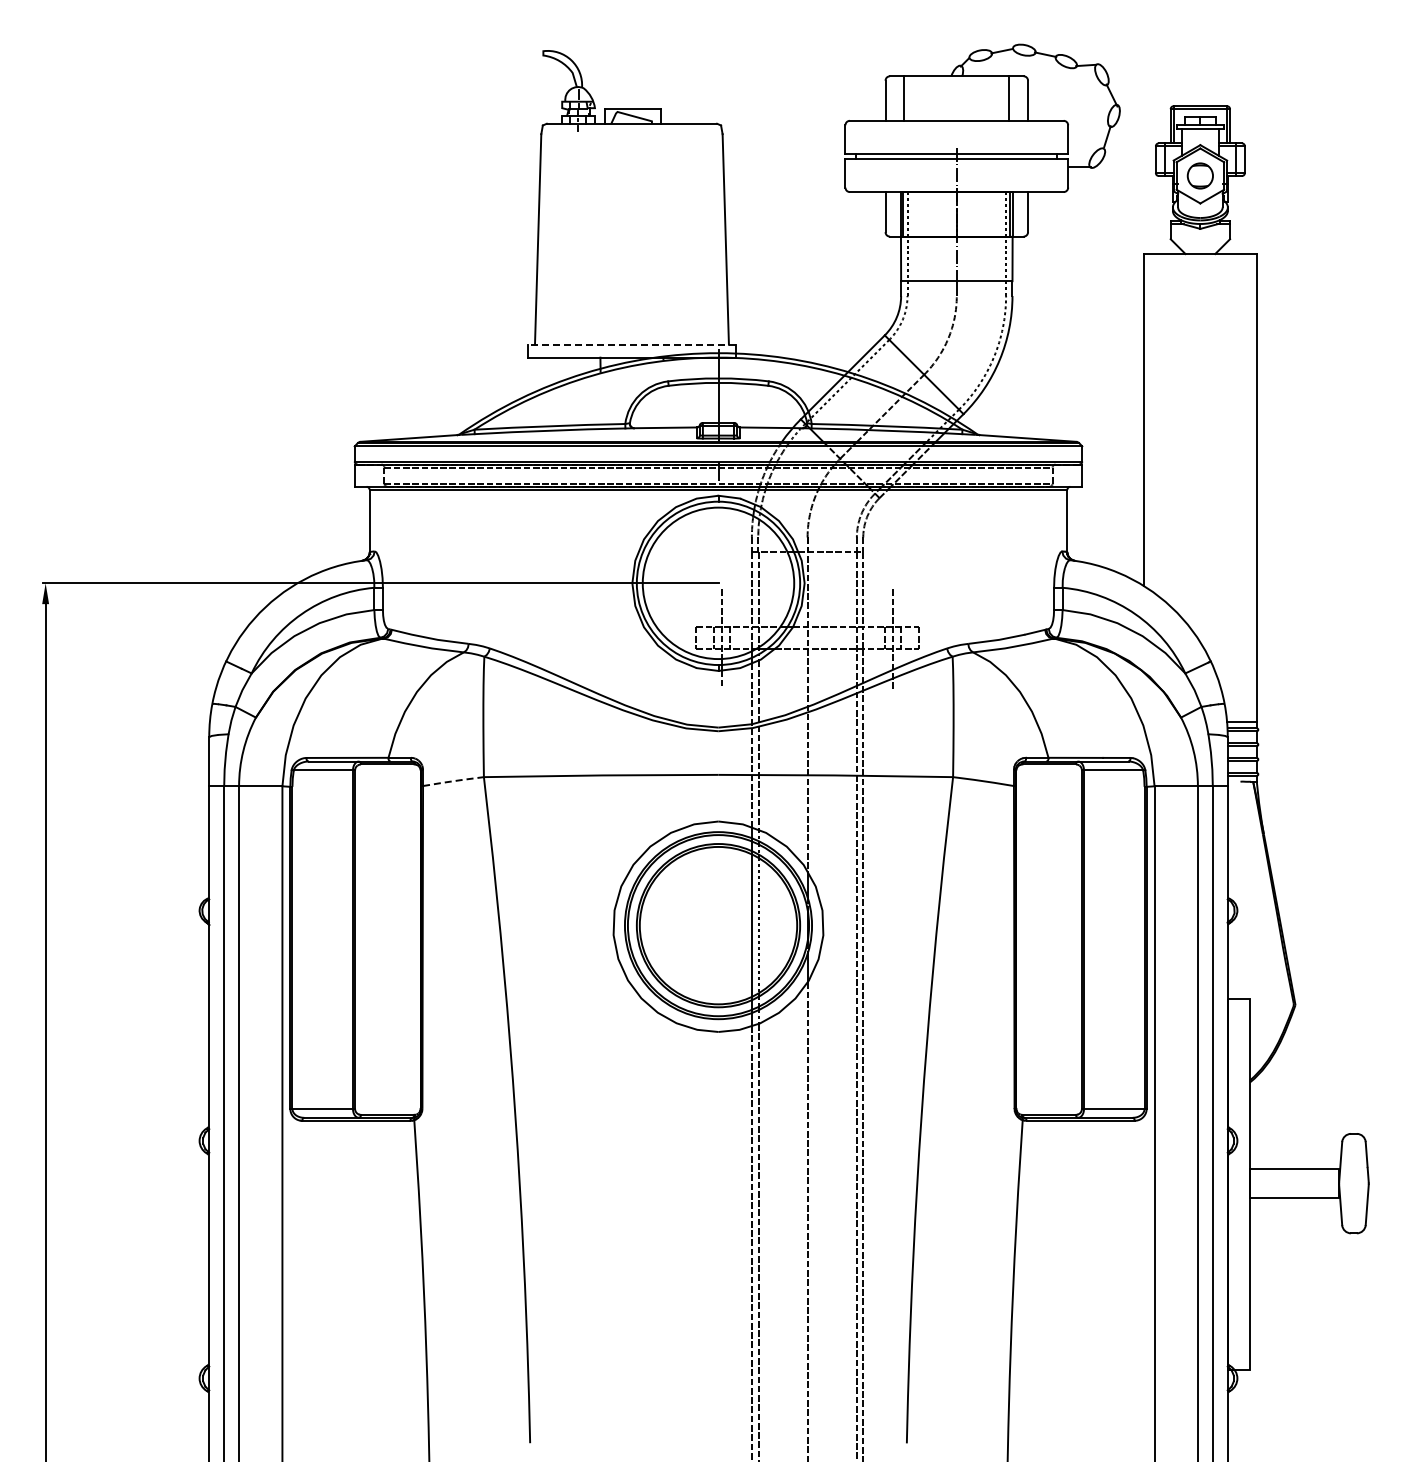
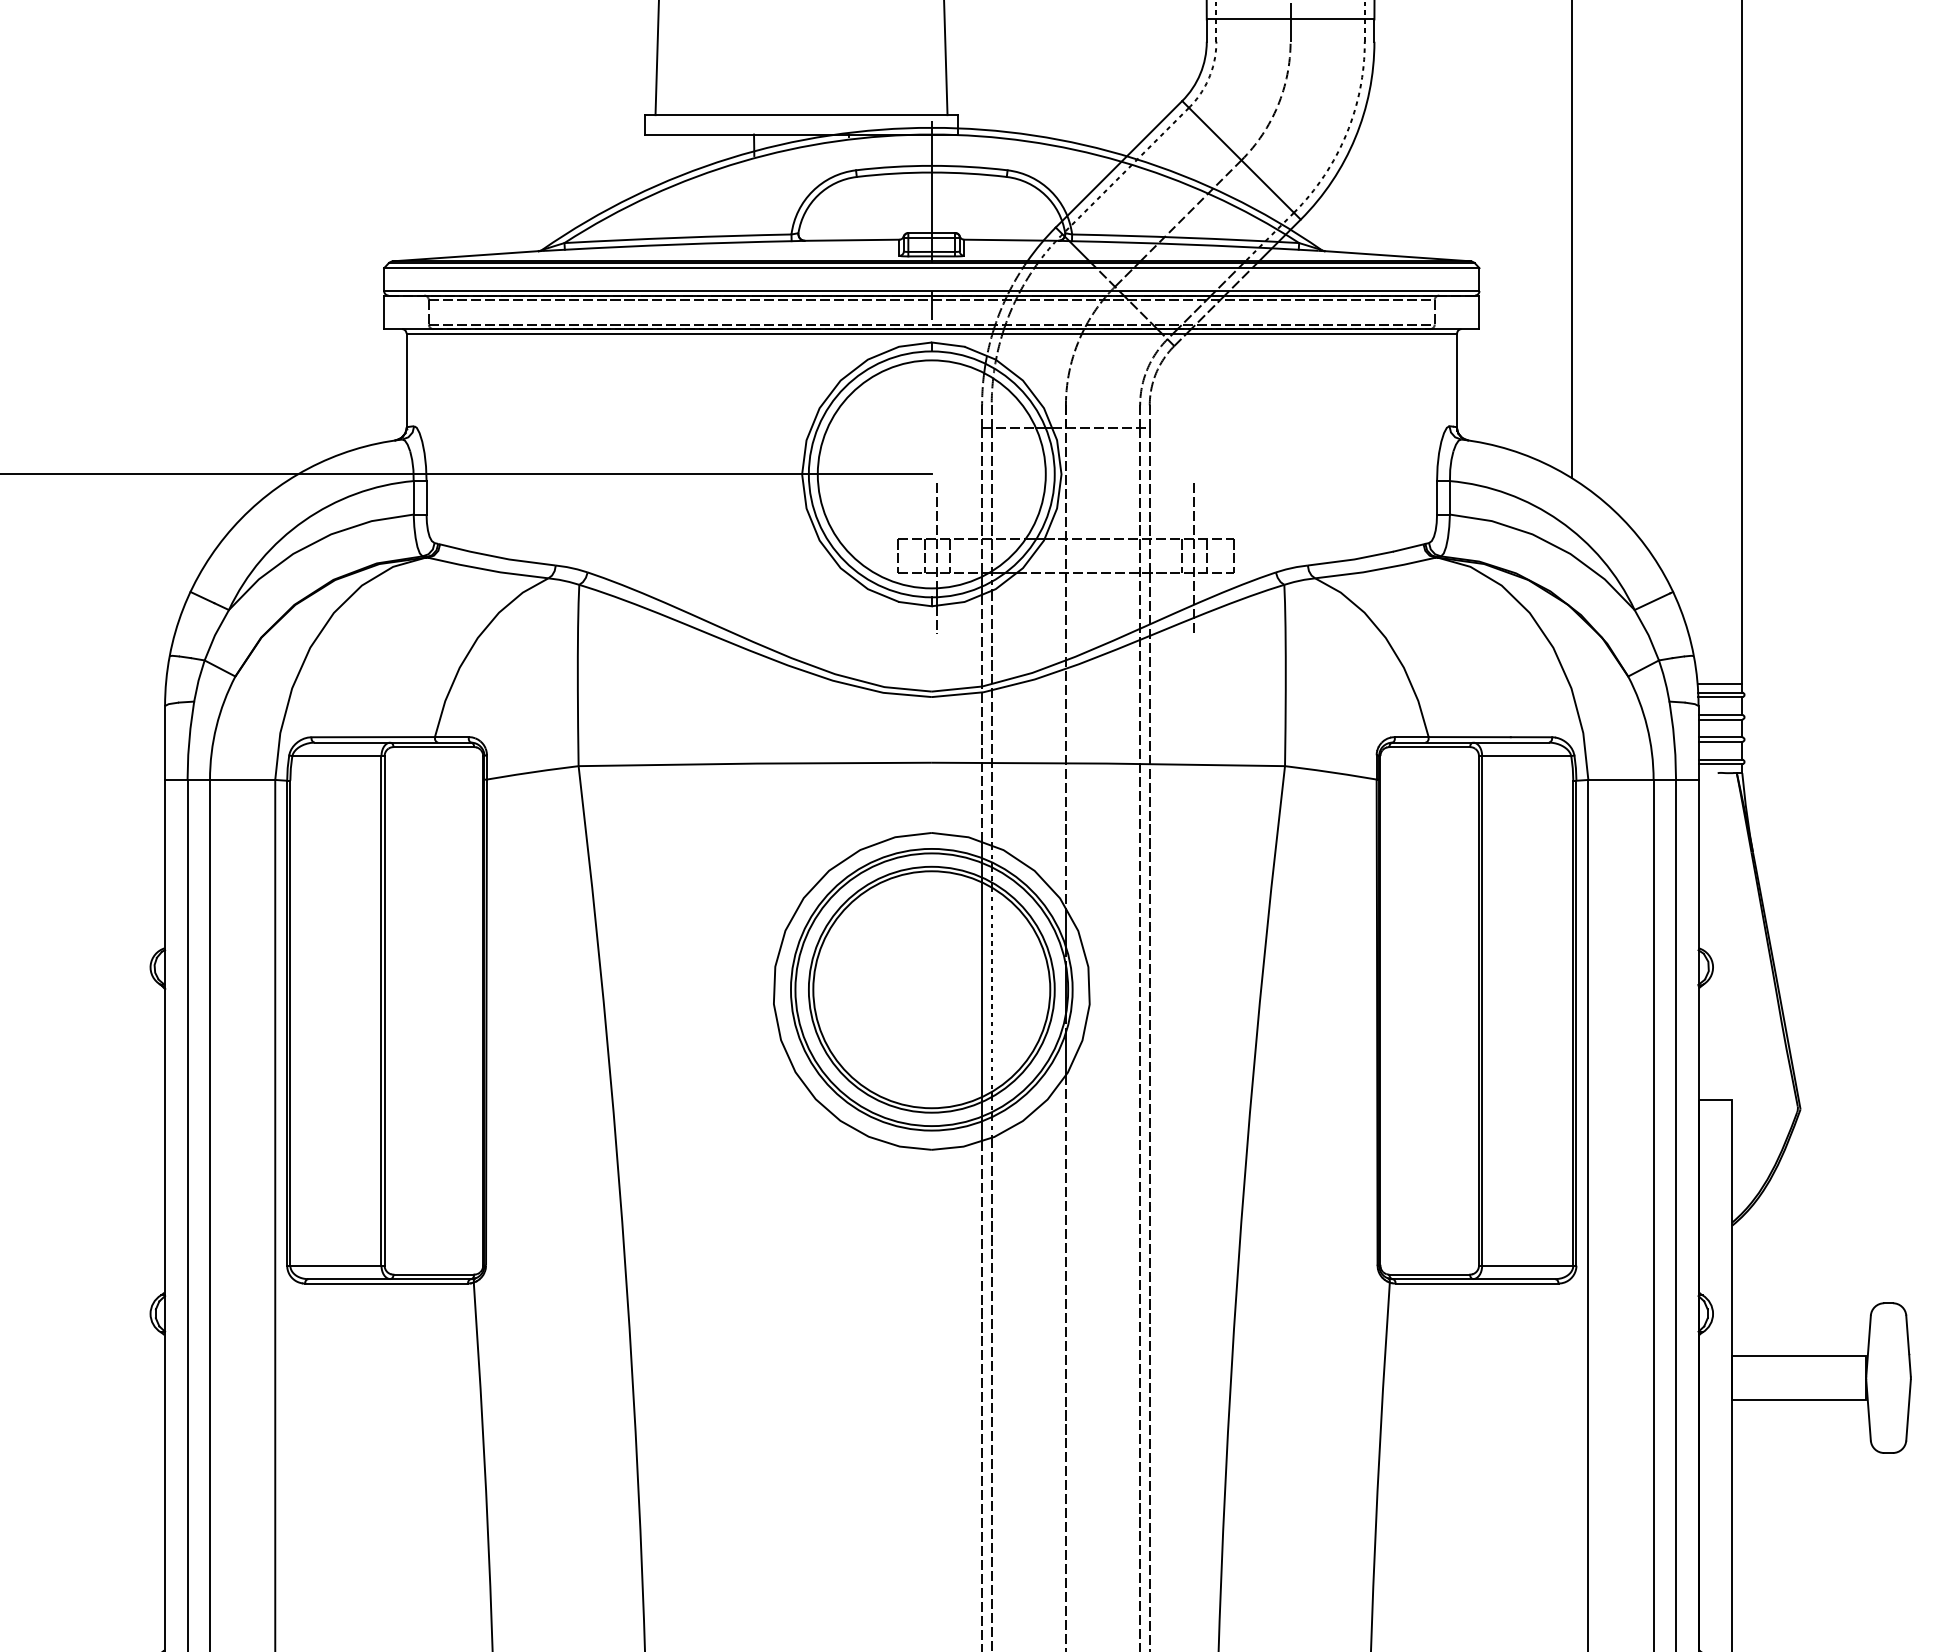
line: (631, 344) -> (800, 114), dashed -> solid
line: (454, 781) -> (534, 772), dashed -> solid

